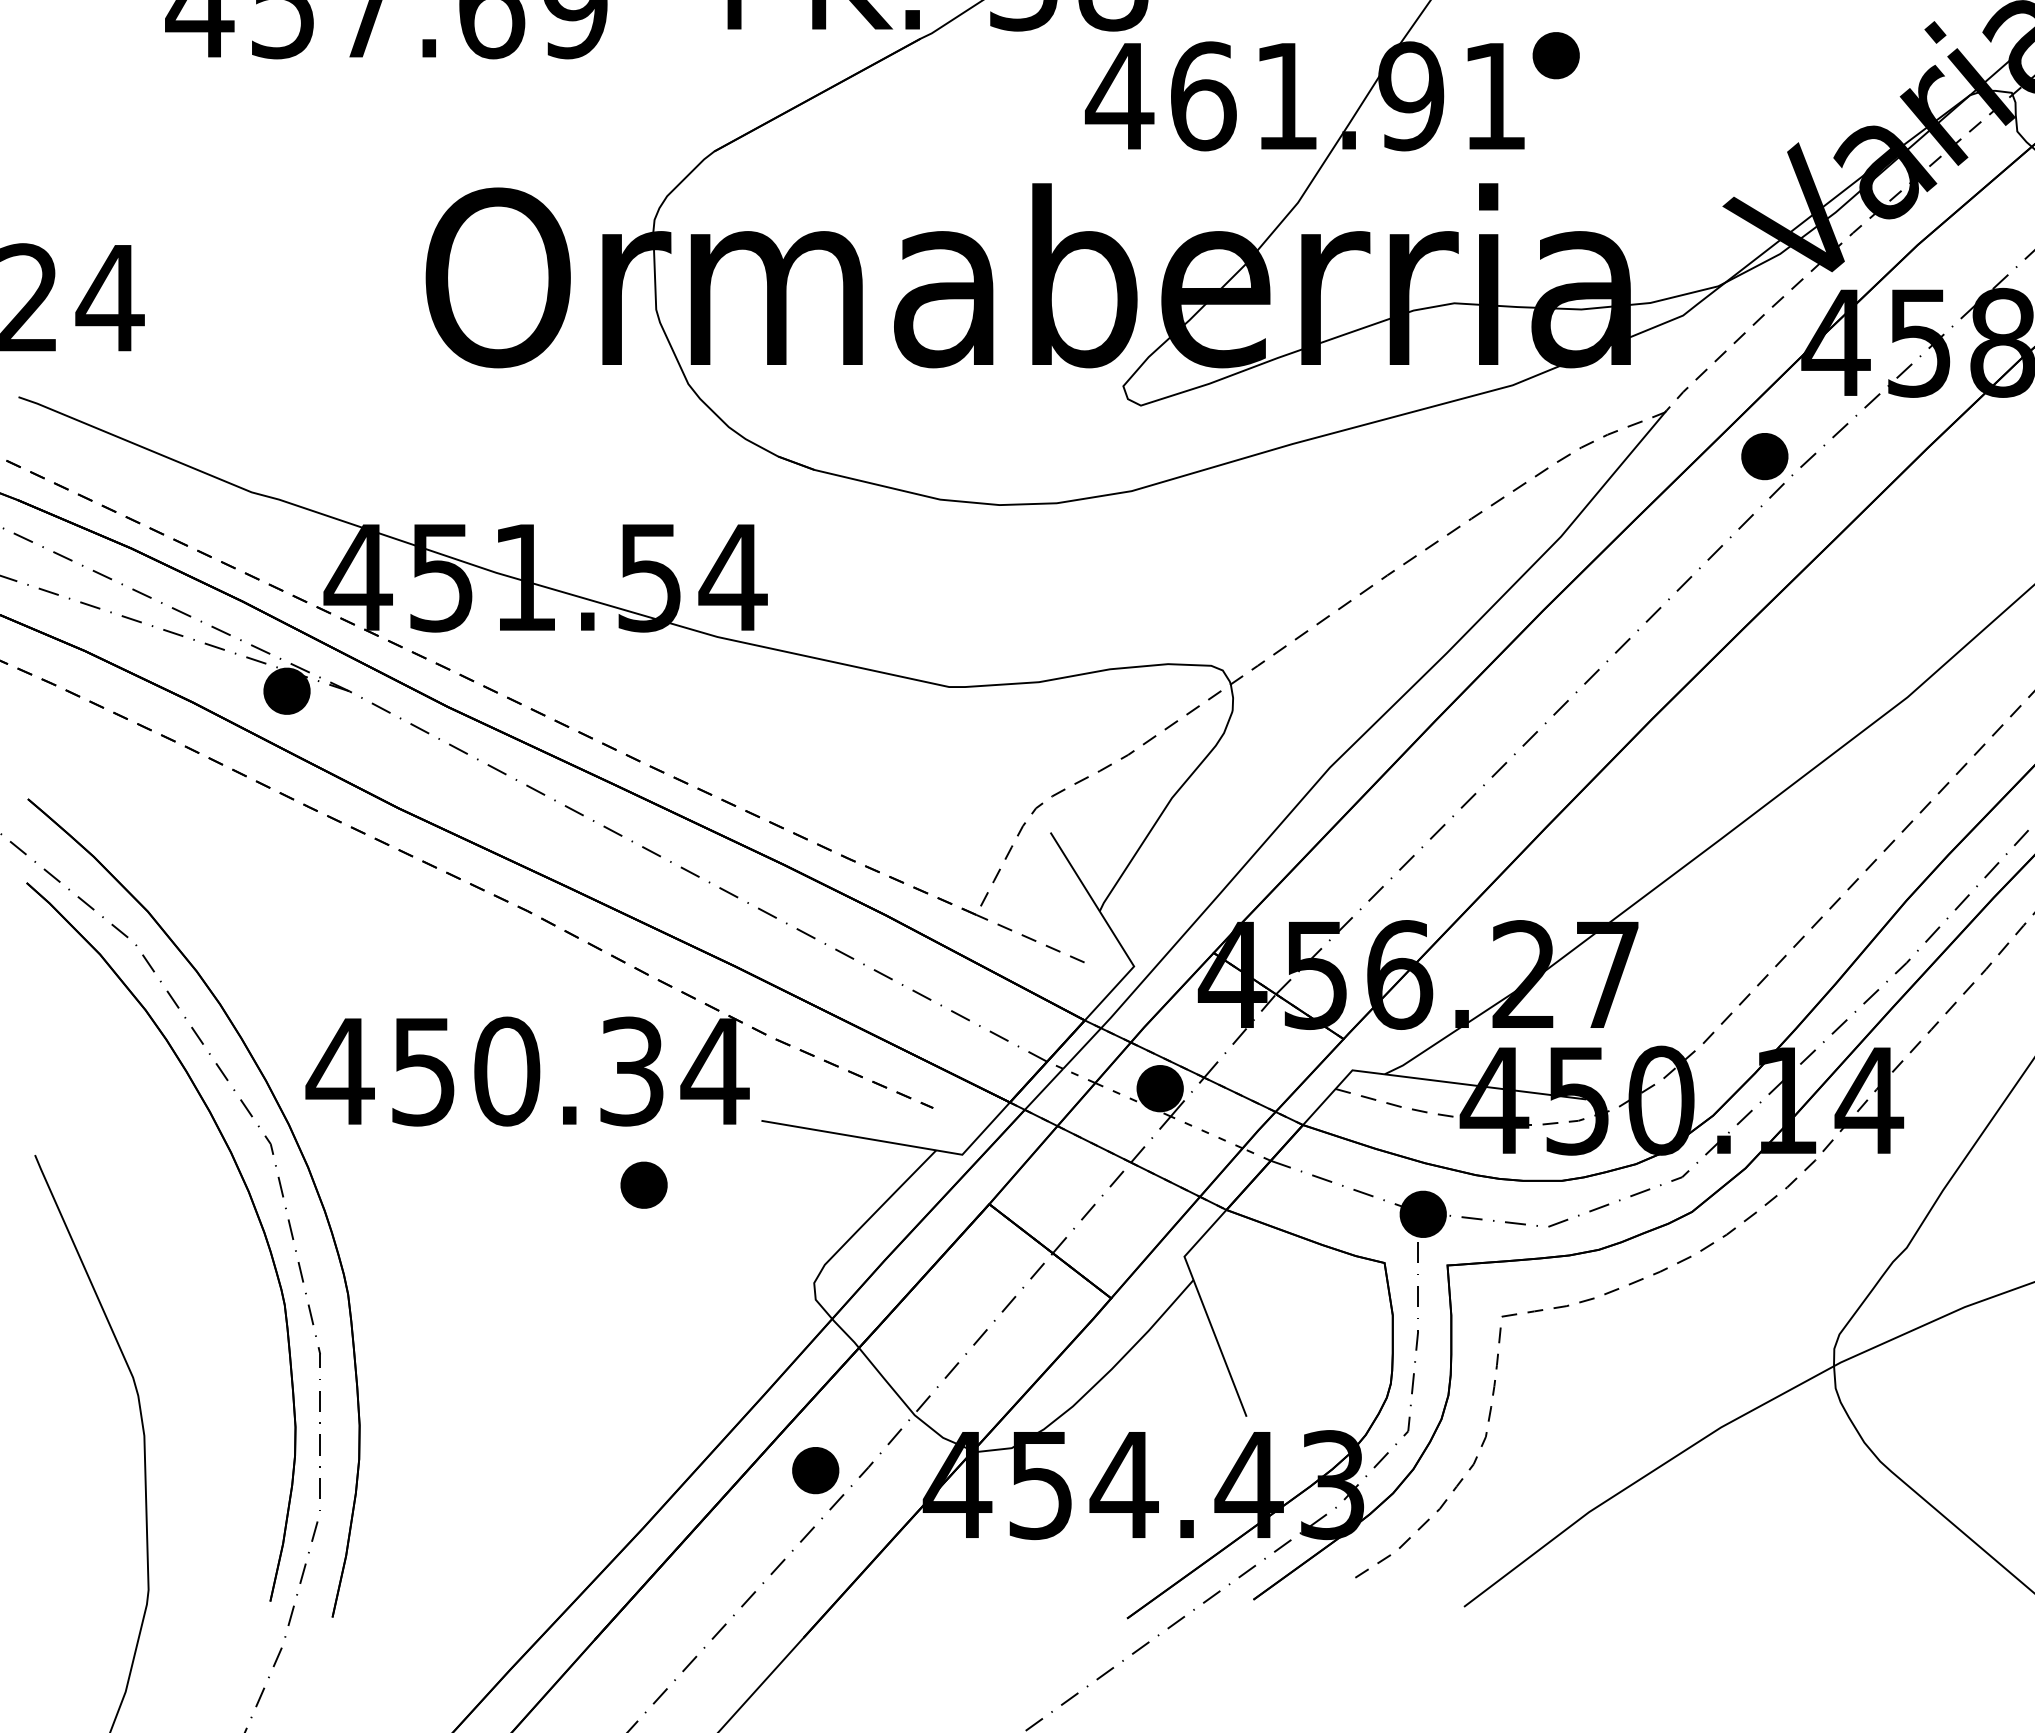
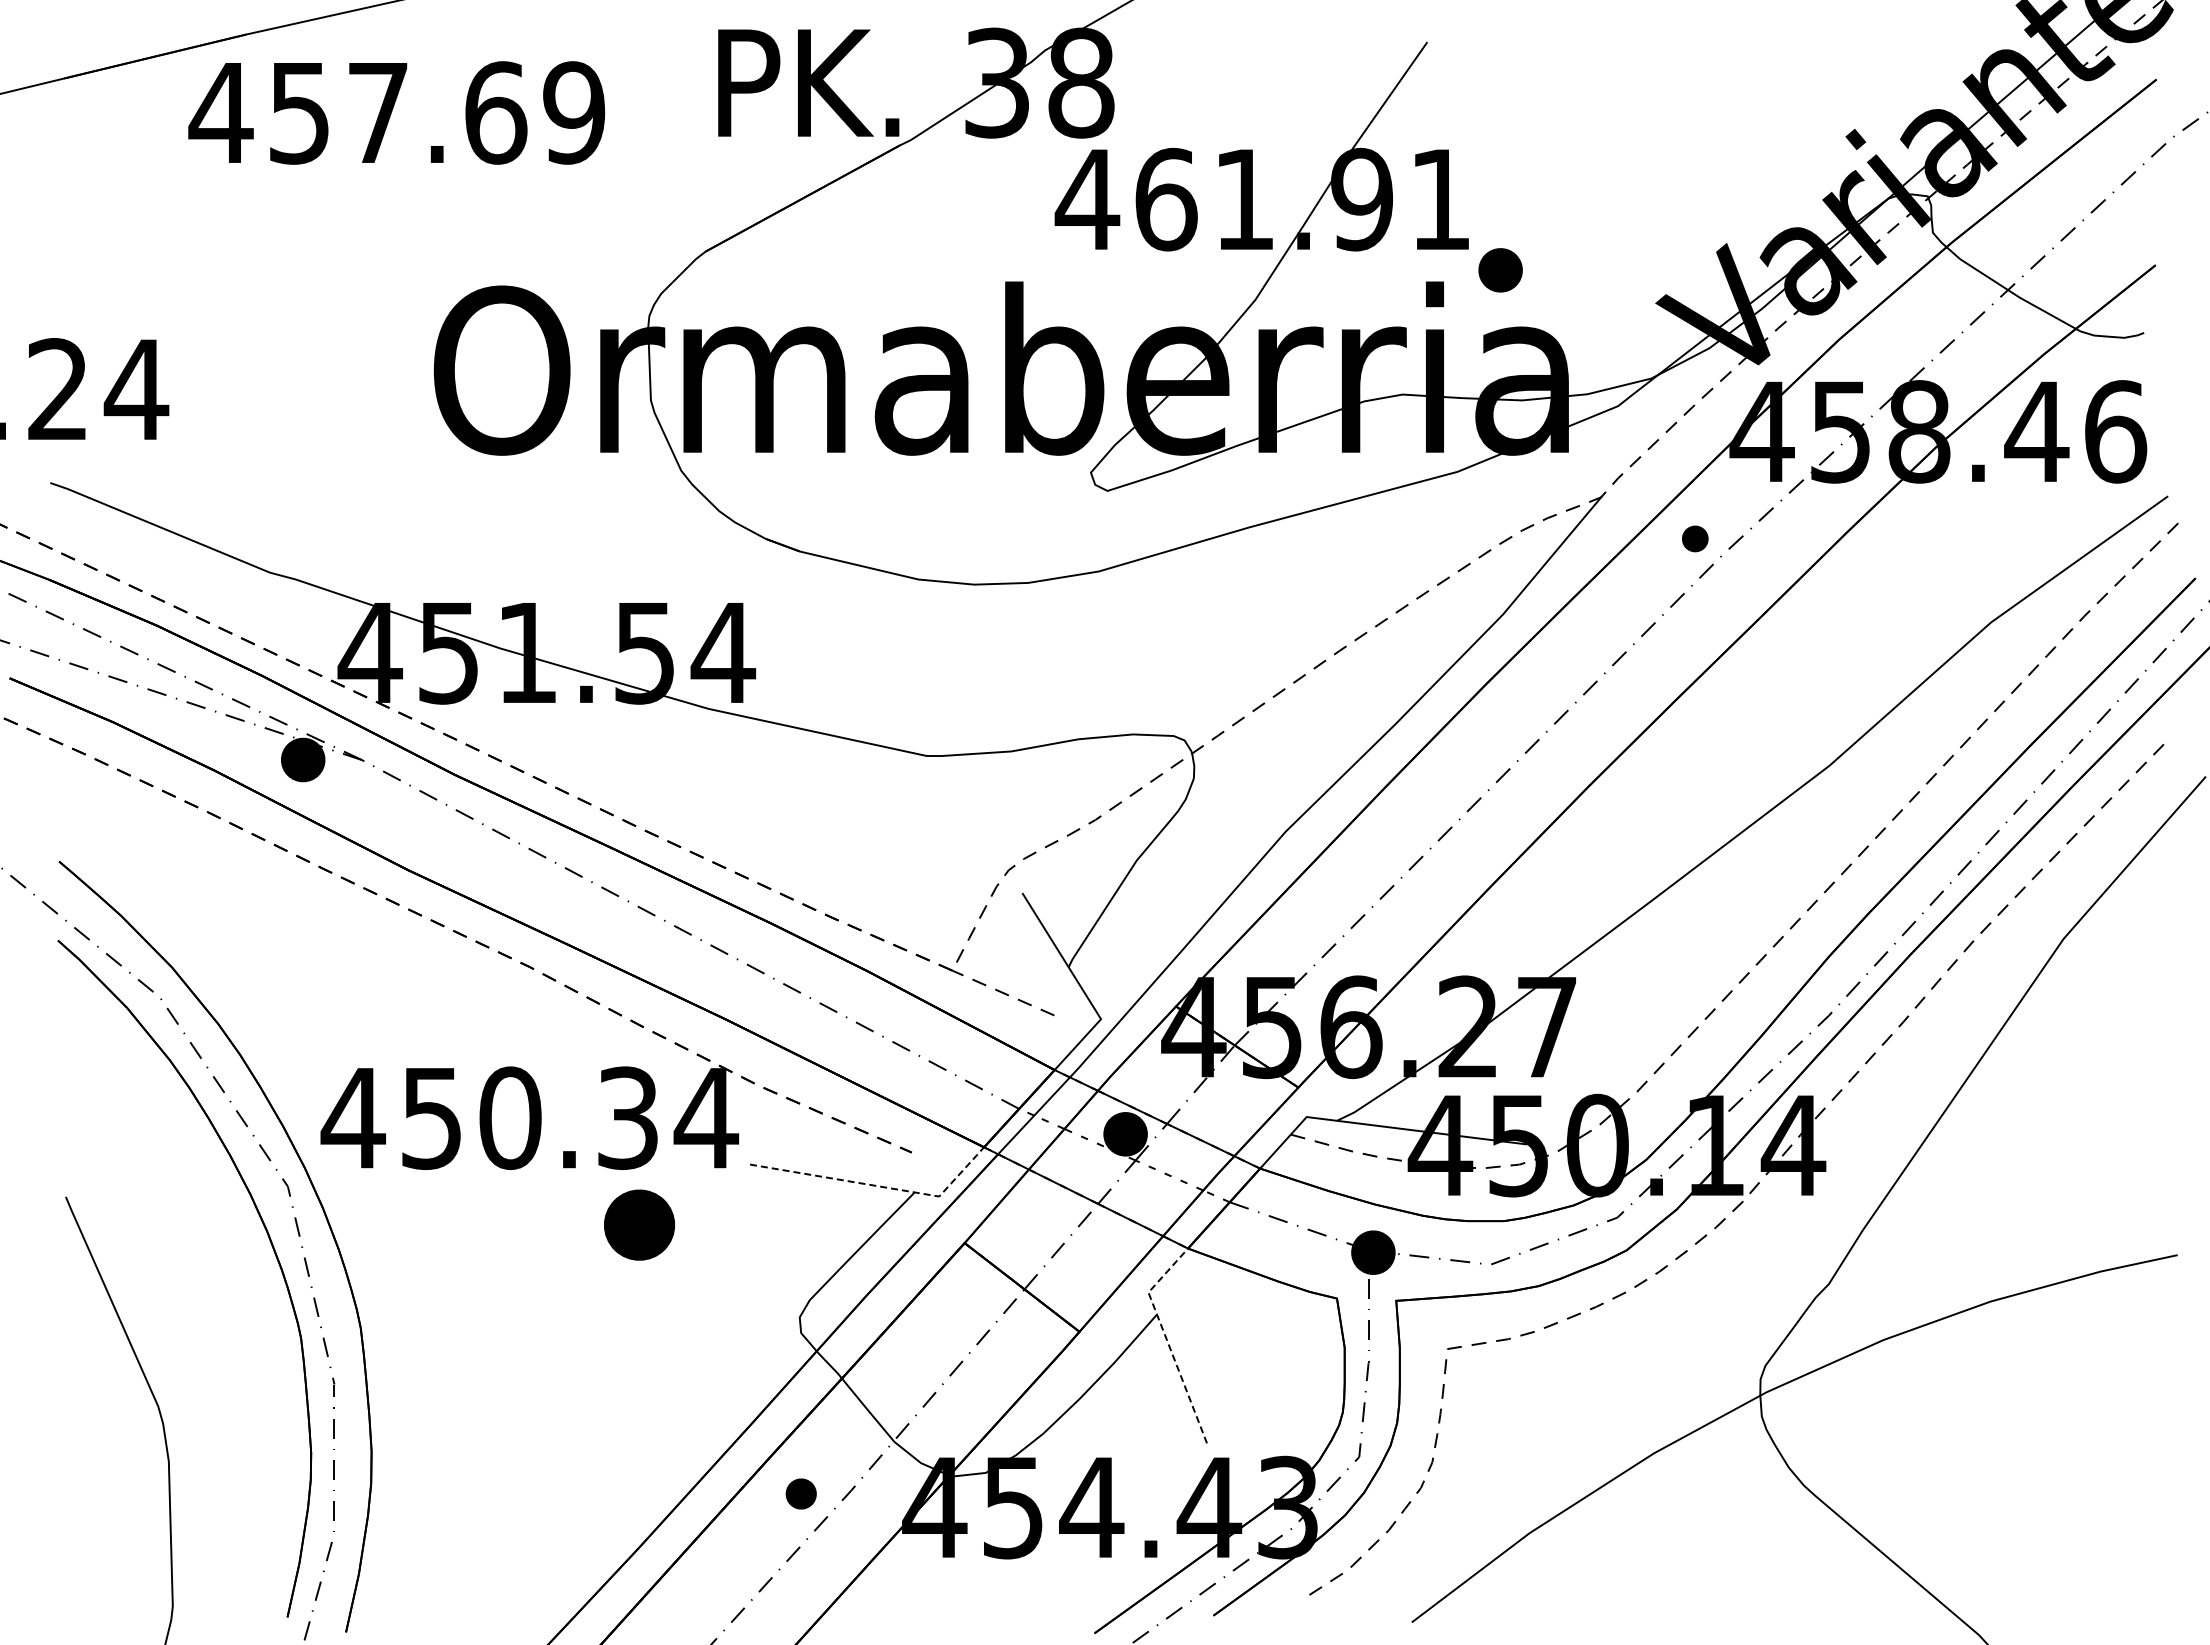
part: (1556, 55) -> (1500, 270), moved
part: (1765, 456) -> (1695, 538), size x0.6
line: (897, 1144) -> (878, 1186), solid -> dashed
part: (644, 1185) -> (639, 1225), size x1.6
line: (1203, 1306) -> (1166, 1339), solid -> dashed
part: (816, 1470) -> (801, 1493), size x0.7

